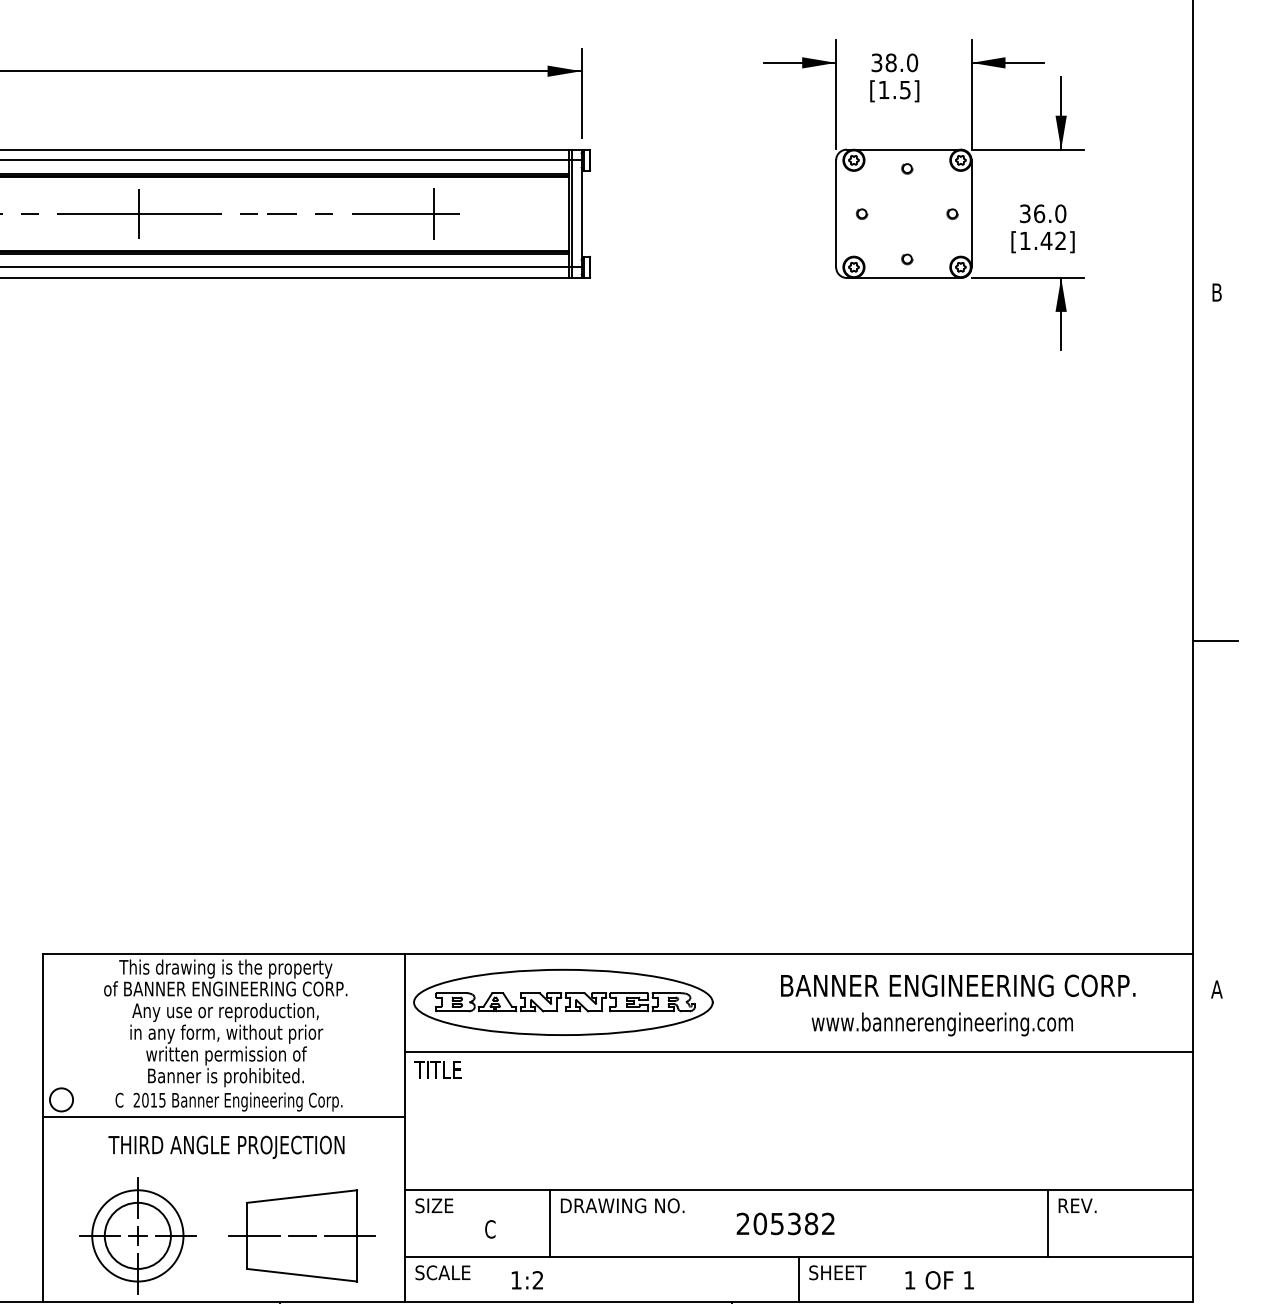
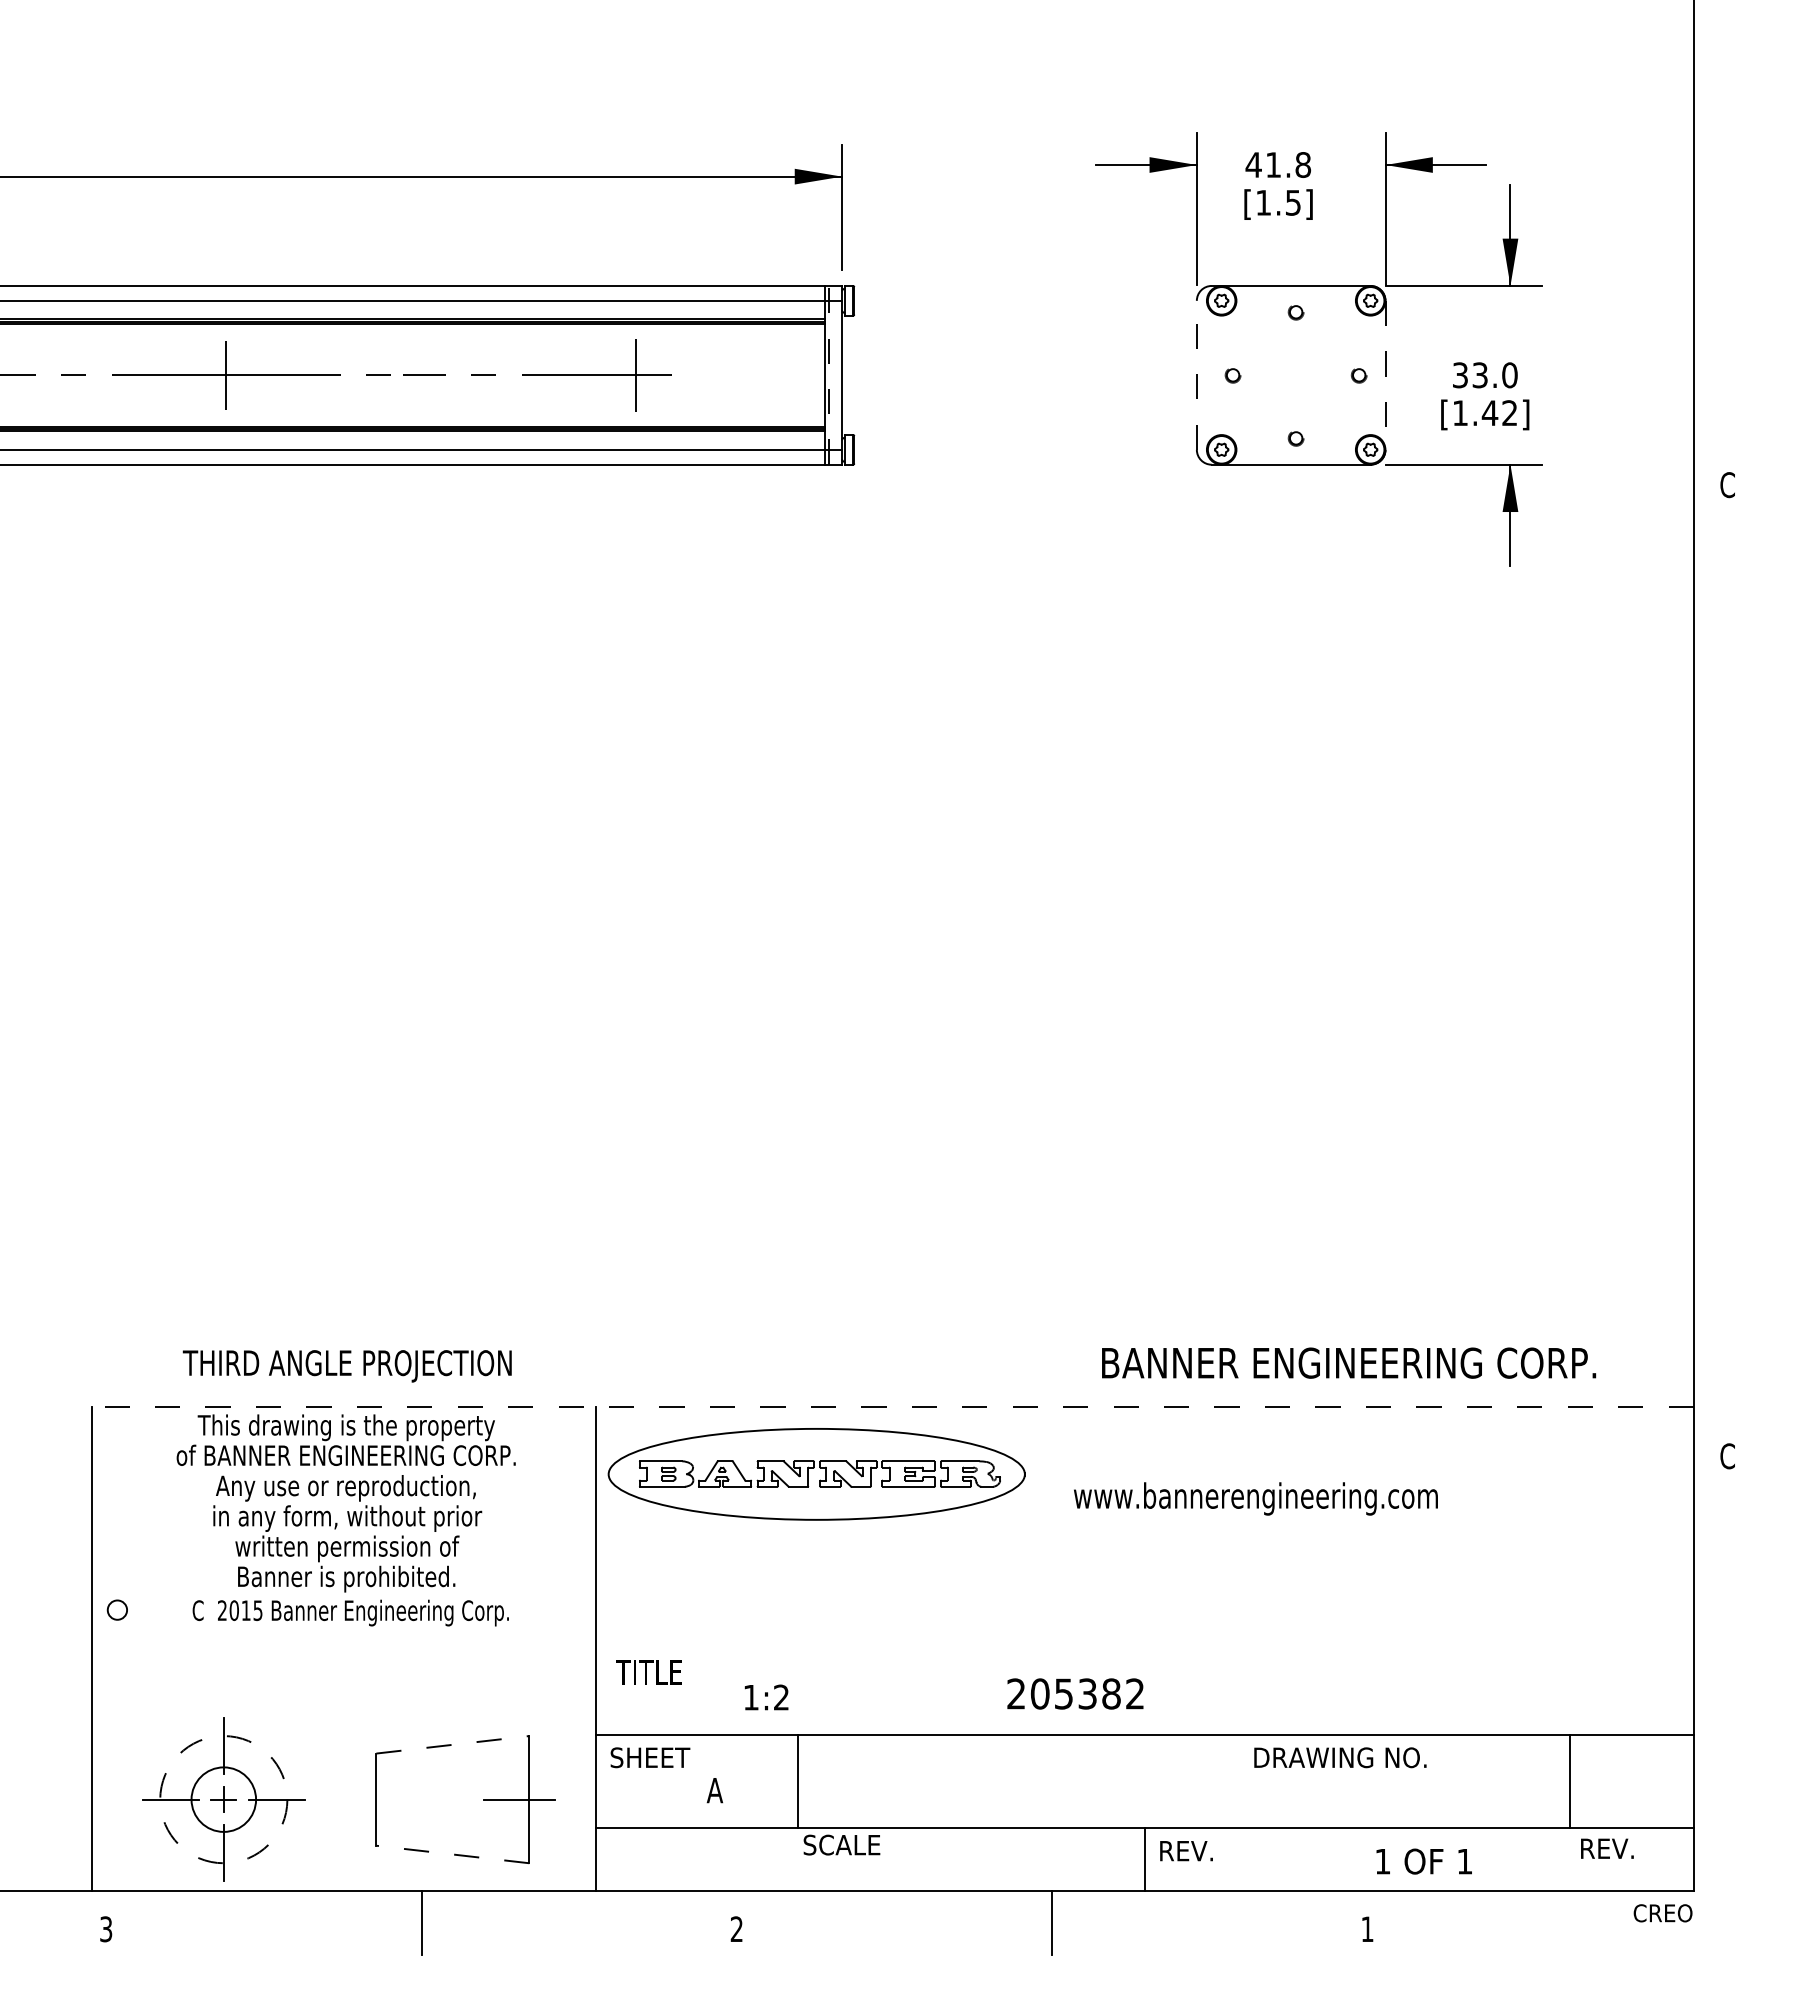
text: (894, 63) -> (1278, 165), 38.0 -> 41.8
line: (572, 213) -> (829, 374), solid -> dashed
line: (835, 213) -> (1196, 374), solid -> dashed
line: (971, 213) -> (1385, 375), solid -> dashed
text: (1039, 213) -> (1480, 375), 36.0 -> 33.0
text: (1216, 292) -> (1727, 485), B -> C
line: (1214, 640) -> (1724, 970), removed
line: (617, 954) -> (892, 1407), solid -> dashed
text: (958, 985) -> (1349, 1362), moved
text: (1216, 989) -> (1727, 1456), A -> C
text: (942, 1024) -> (1255, 1498), moved
line: (798, 1052) -> (1144, 1543), removed
text: (437, 1070) -> (648, 1672), moved
circle: (61, 1100) -> (117, 1610), size x0.6
line: (223, 1117) -> (343, 1634), removed
text: (225, 1147) -> (346, 1366), moved
line: (301, 1196) -> (452, 1744), solid -> dashed
text: (450, 1205) -> (659, 1757), SIZE -> SHEET
text: (622, 1205) -> (1340, 1757), moved
text: (1077, 1205) -> (1607, 1848), moved
line: (1047, 1222) -> (1569, 1781), moved
text: (785, 1223) -> (1075, 1693), moved
text: (489, 1229) -> (714, 1790), C -> A
circle: (137, 1235) -> (223, 1799), size x0.7
circle: (137, 1235) -> (223, 1799), solid -> dashed
line: (254, 1235) -> (386, 1799), removed
line: (301, 1235) -> (452, 1799), removed
text: (442, 1272) -> (841, 1844), moved
text: (837, 1272) -> (1198, 1850), SHEET -> REV.
line: (301, 1275) -> (452, 1854), solid -> dashed
text: (527, 1280) -> (766, 1697), moved
text: (939, 1280) -> (1423, 1861), moved

